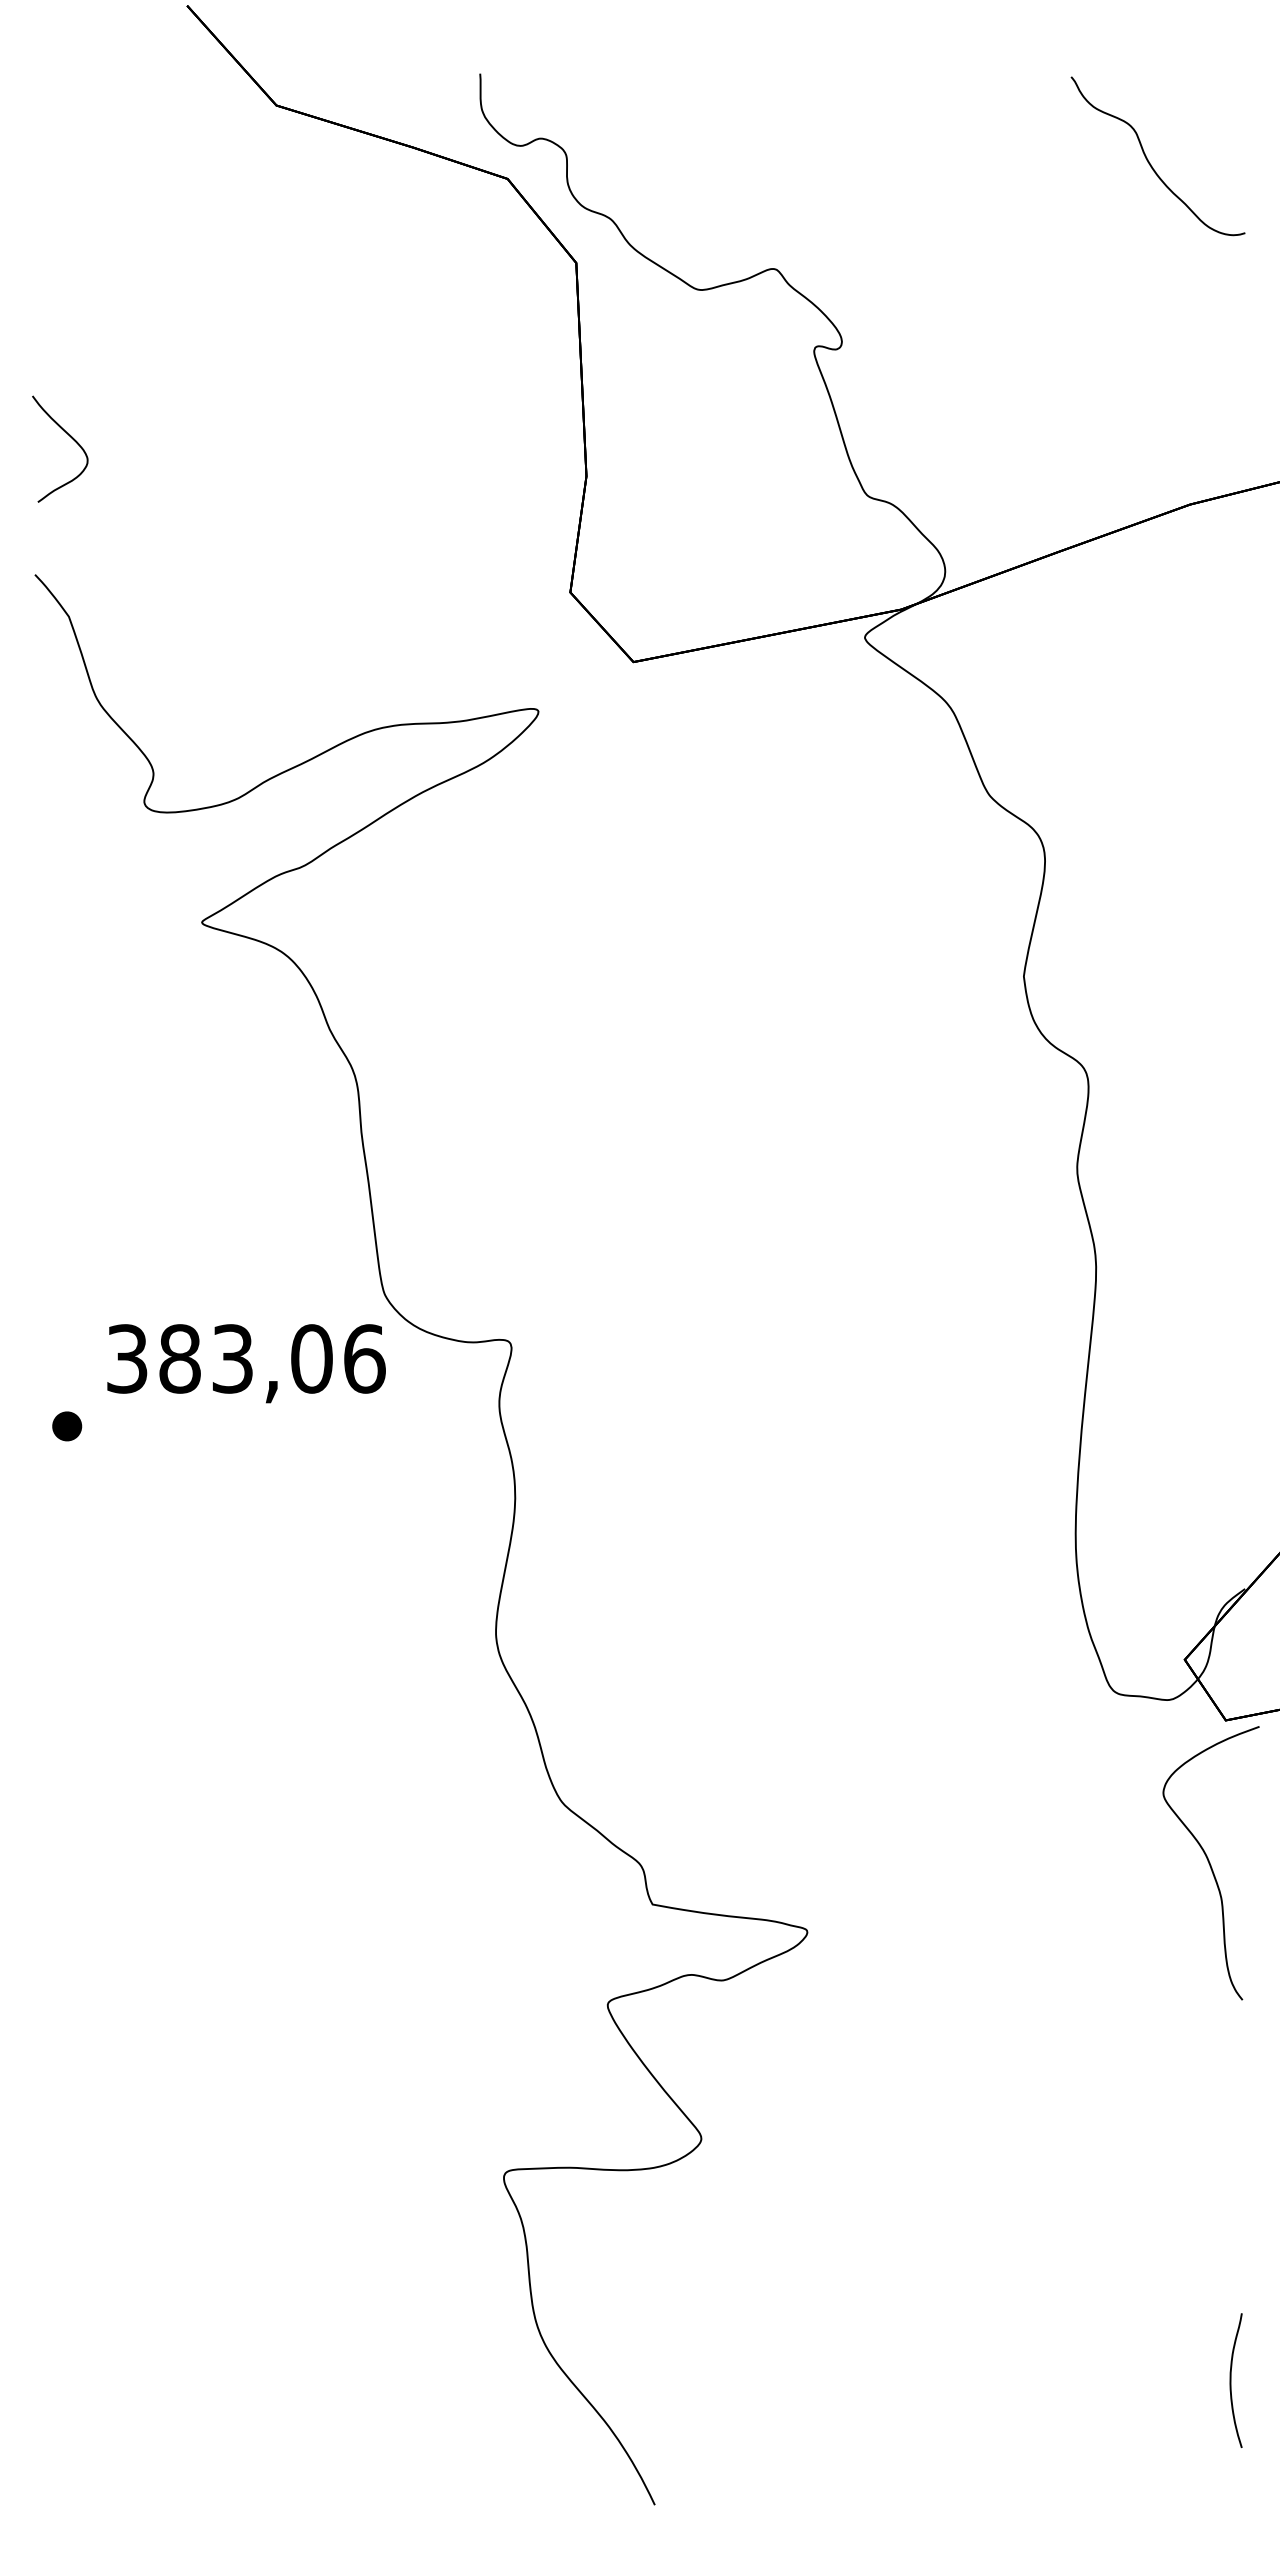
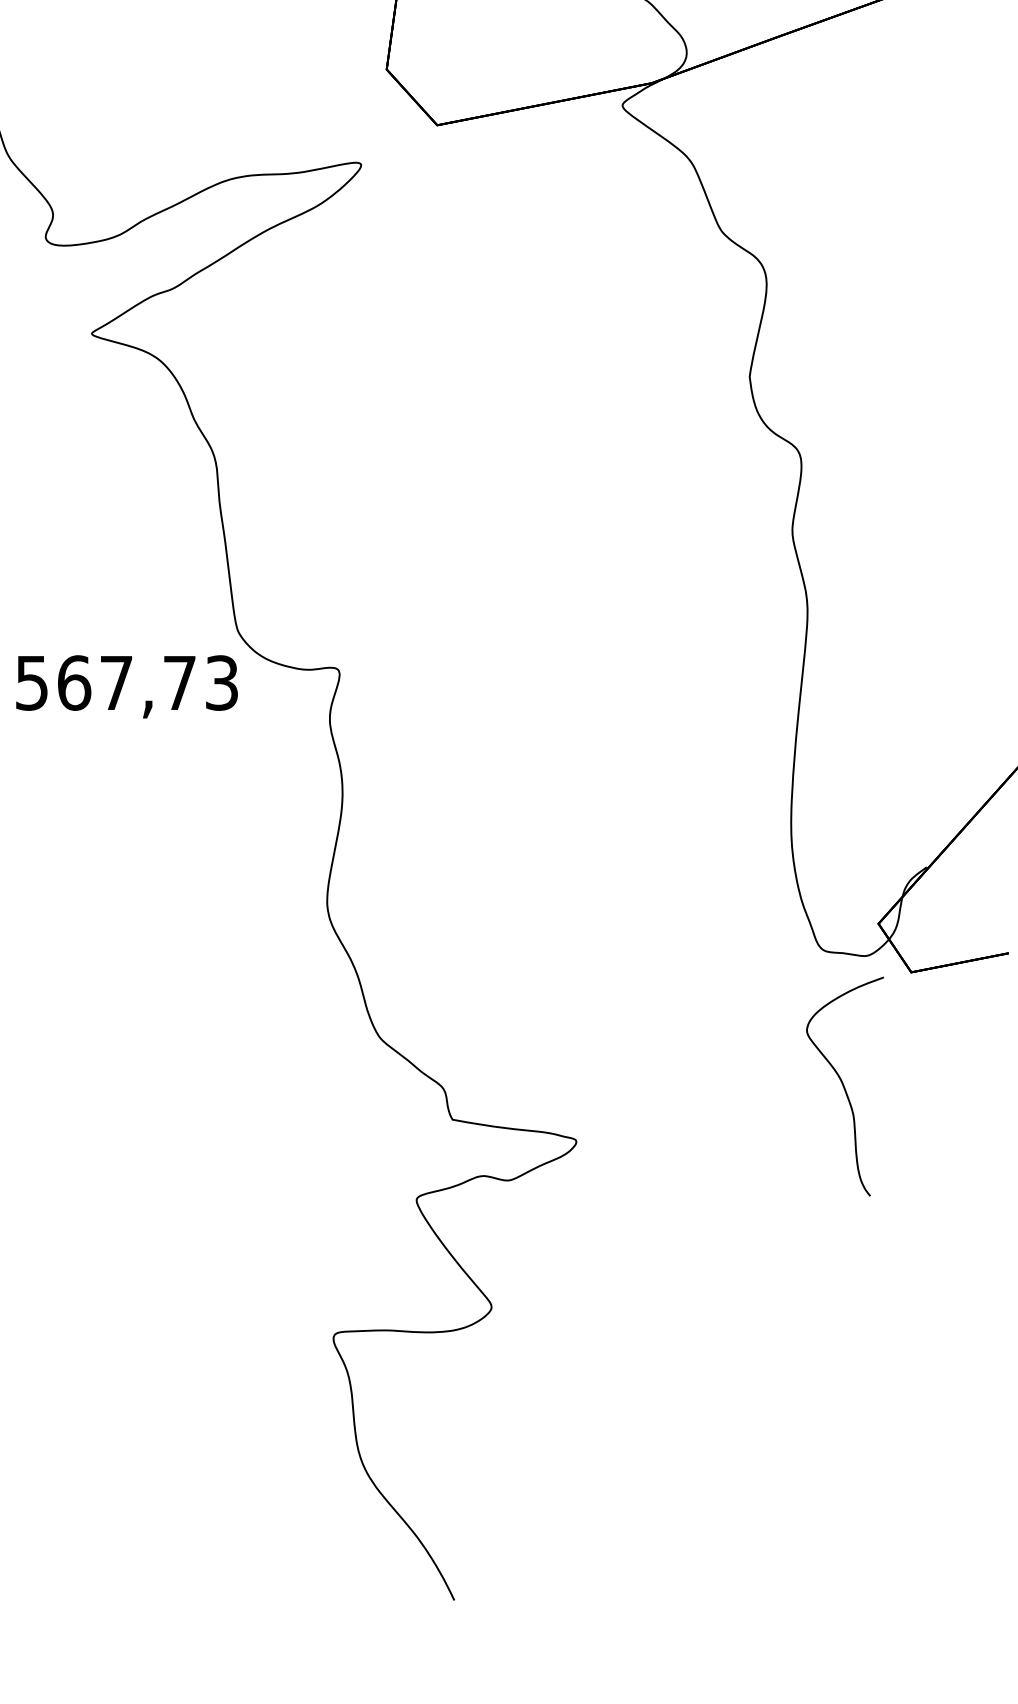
text: (246, 1358) -> (127, 682), 383,06 -> 567,73
curve: (1210, 1863) -> (844, 1086), moved
curve: (1231, 2380) -> (915, 1500), removed

